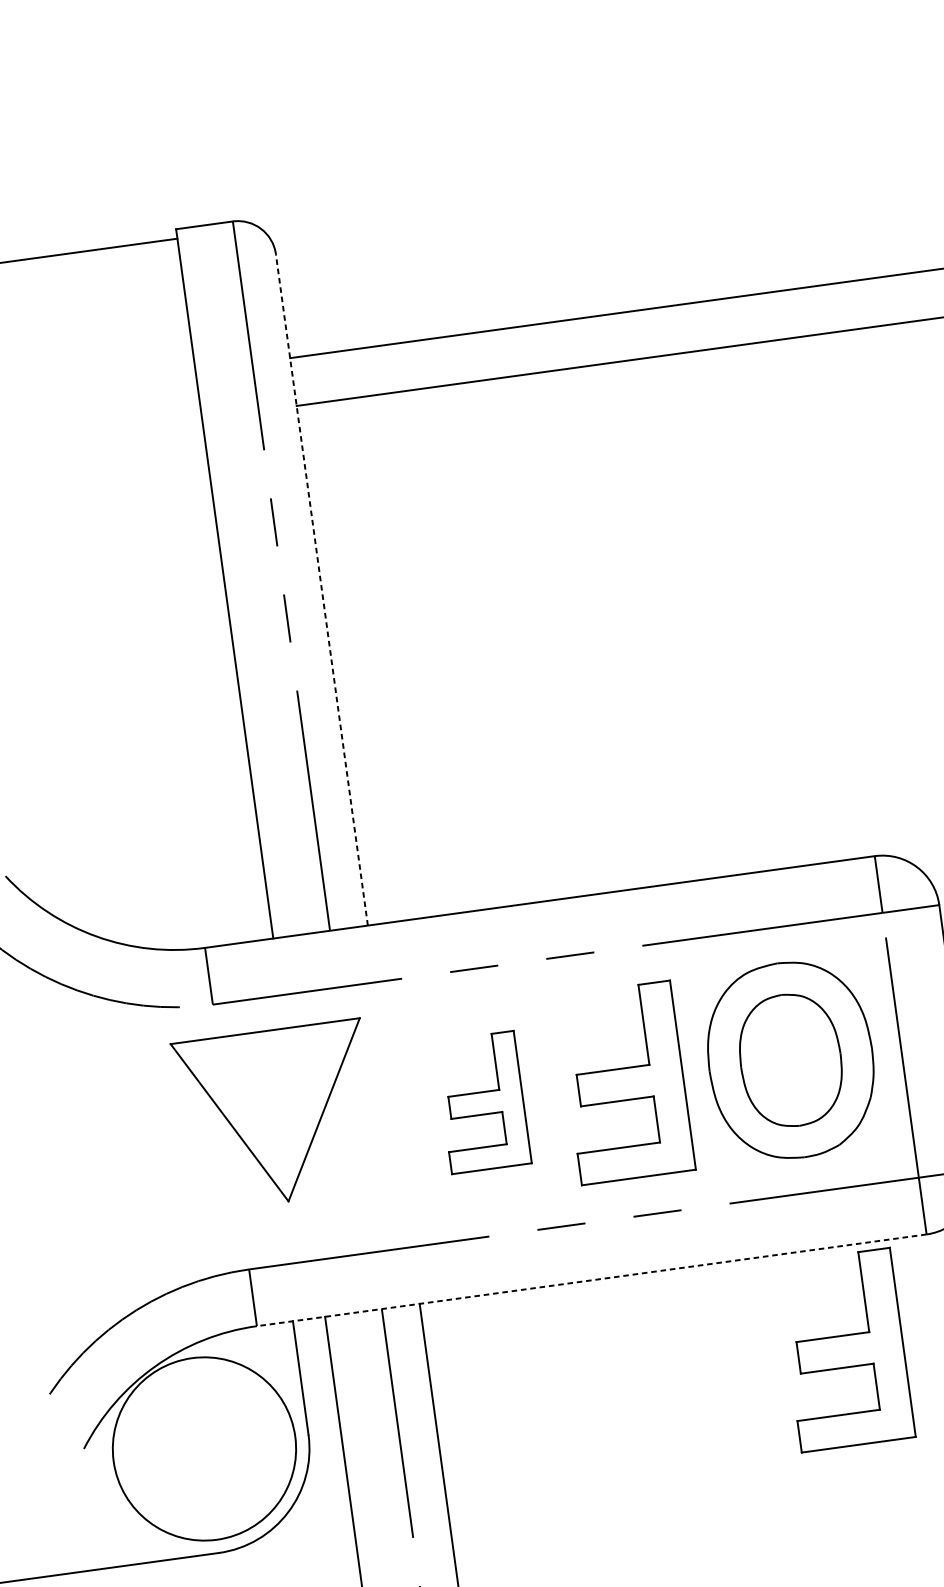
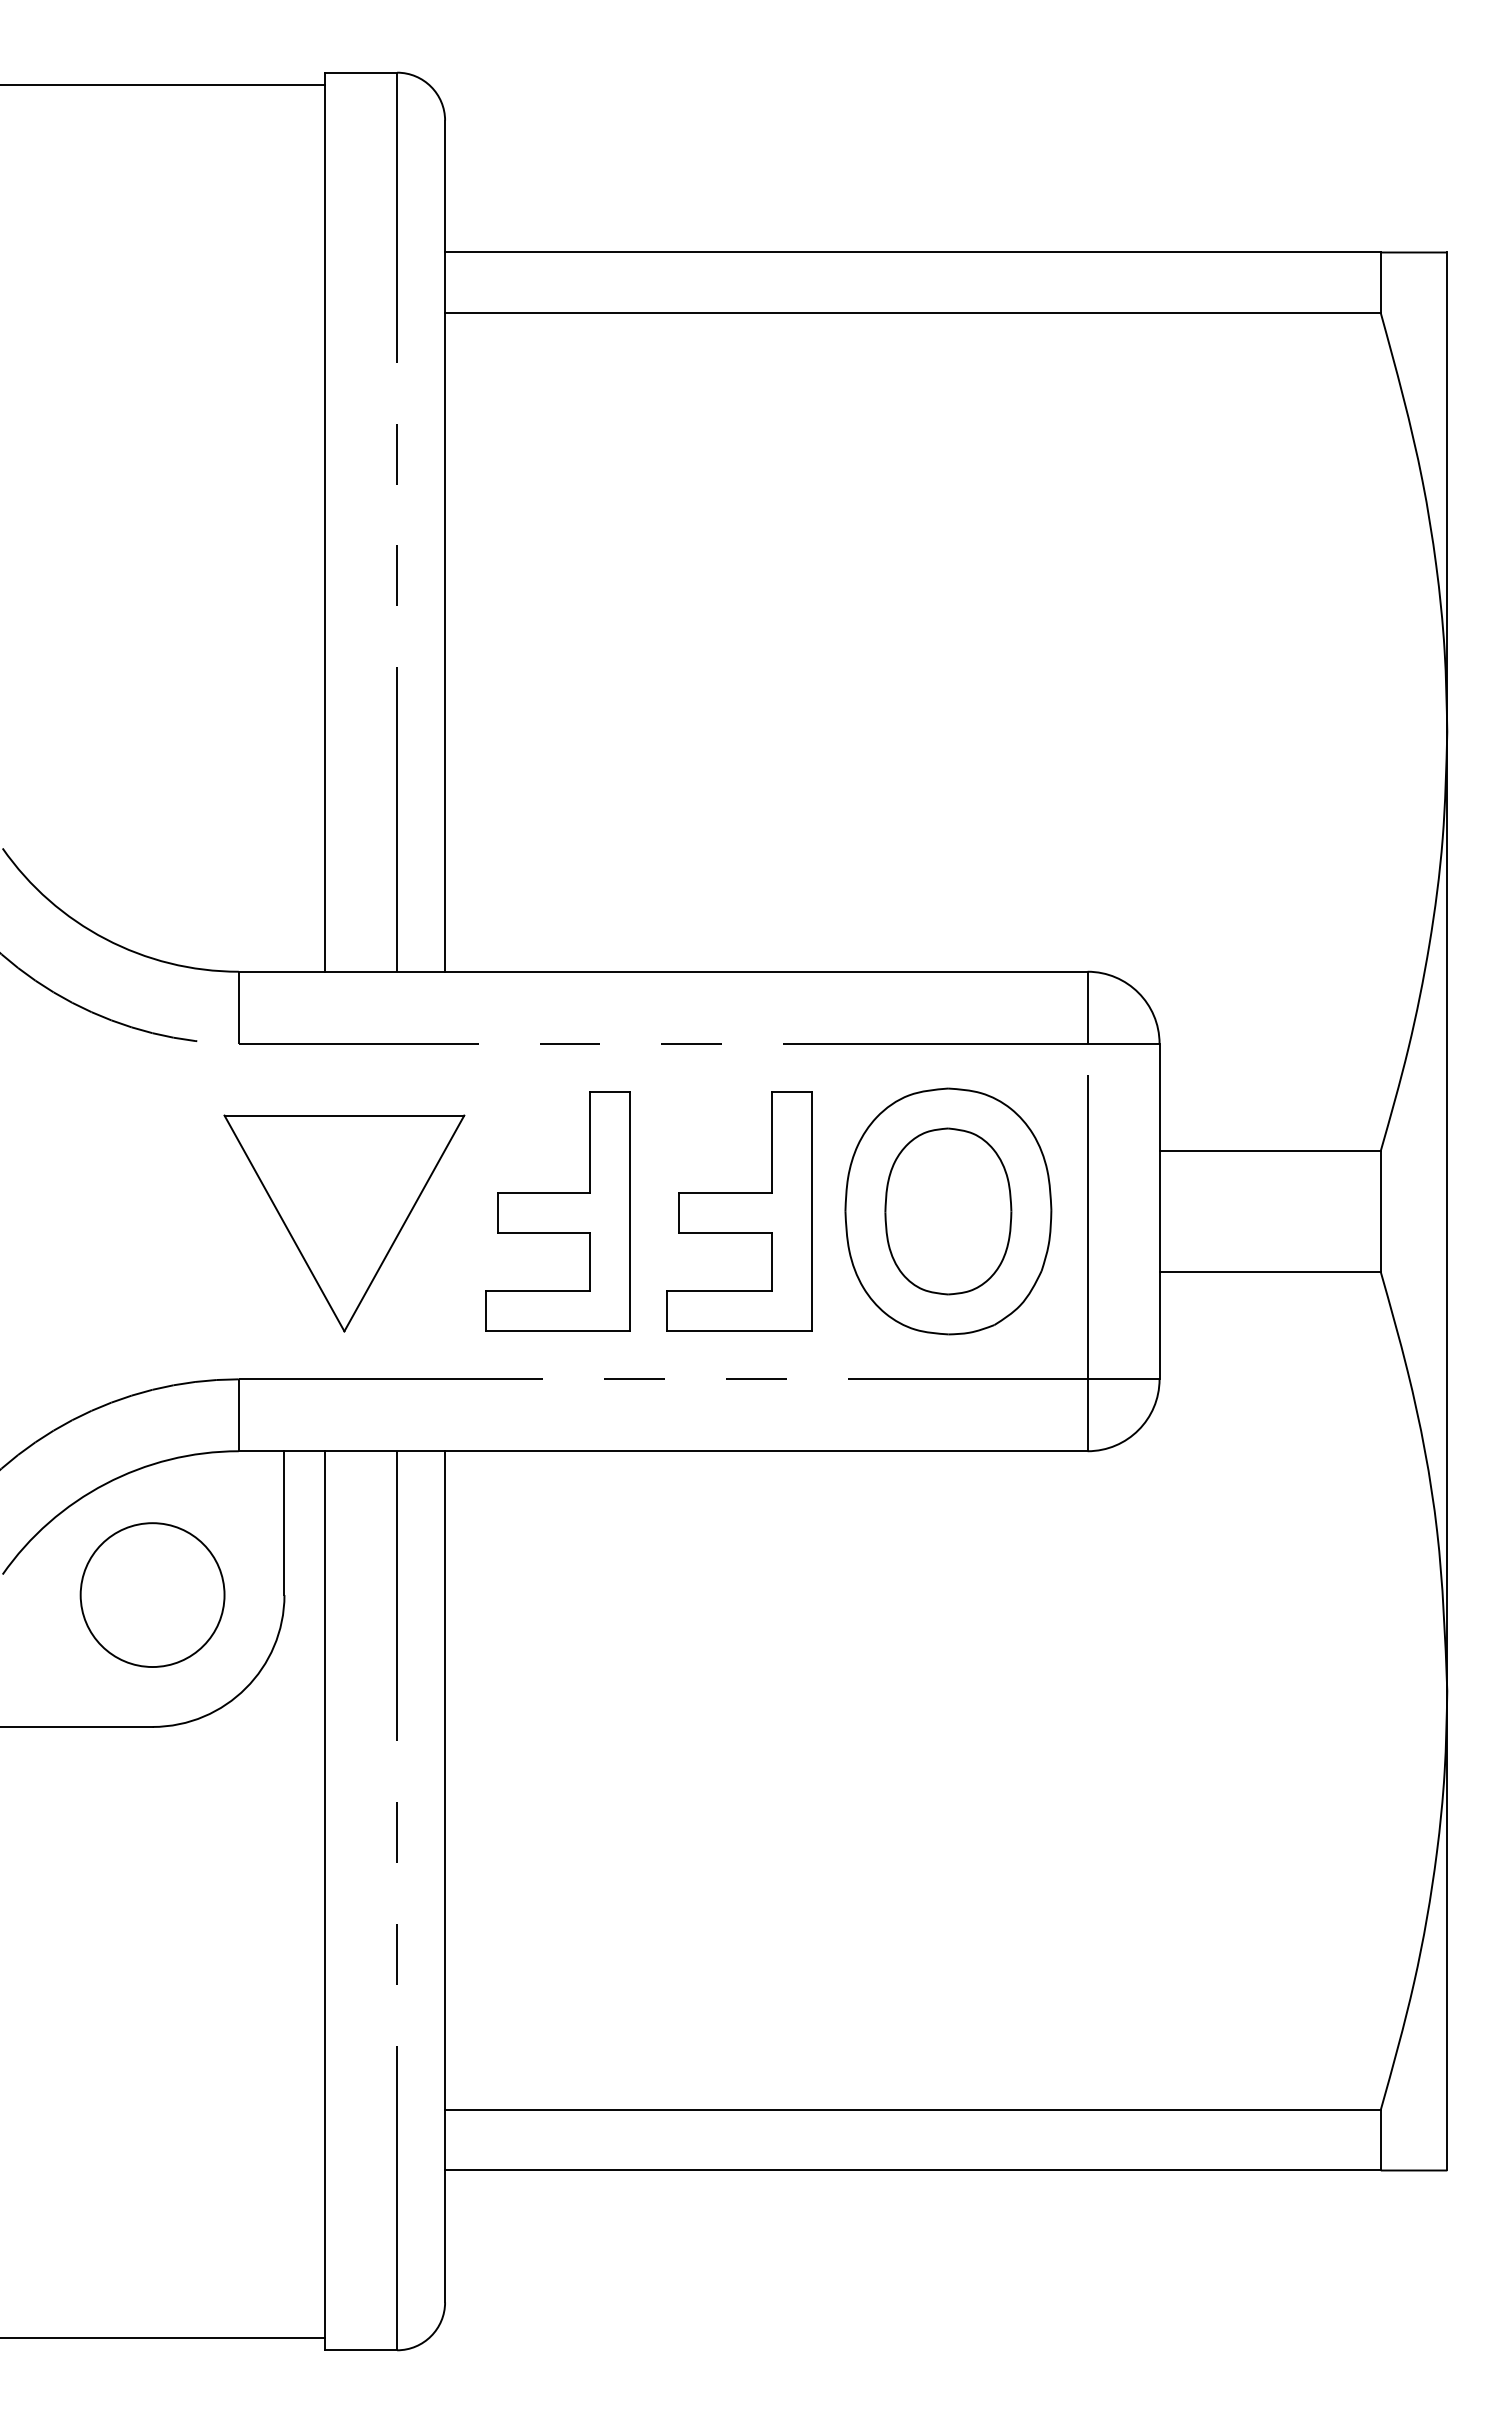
line: (322, 590) -> (445, 546), dashed -> solid
part: (482, 1102) -> (557, 1211), size x1.43
part: (276, 1116) -> (344, 1223), moved
line: (591, 1280) -> (662, 1451), dashed -> solid
part: (845, 1350) -> (967, 1581), removed
circle: (204, 1449) -> (152, 1595), size x0.62

